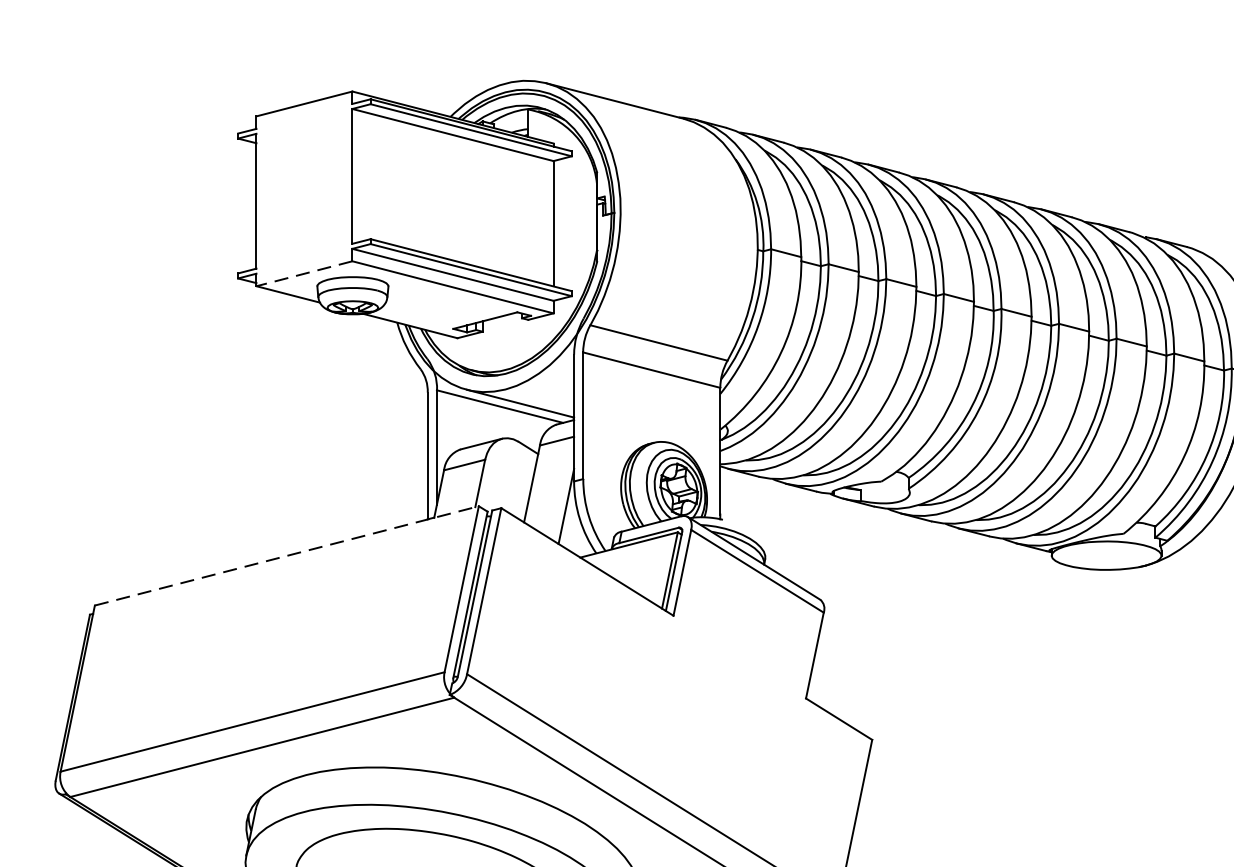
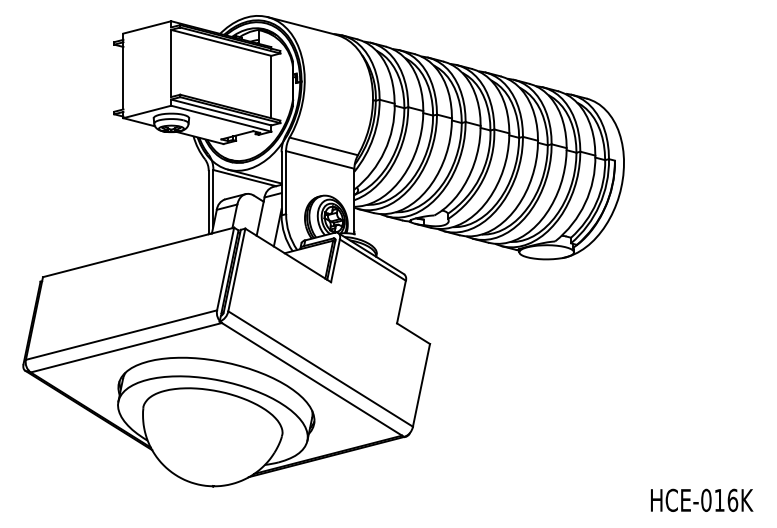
line: (304, 272) -> (147, 111), dashed -> solid
line: (286, 556) -> (138, 252), dashed -> solid

